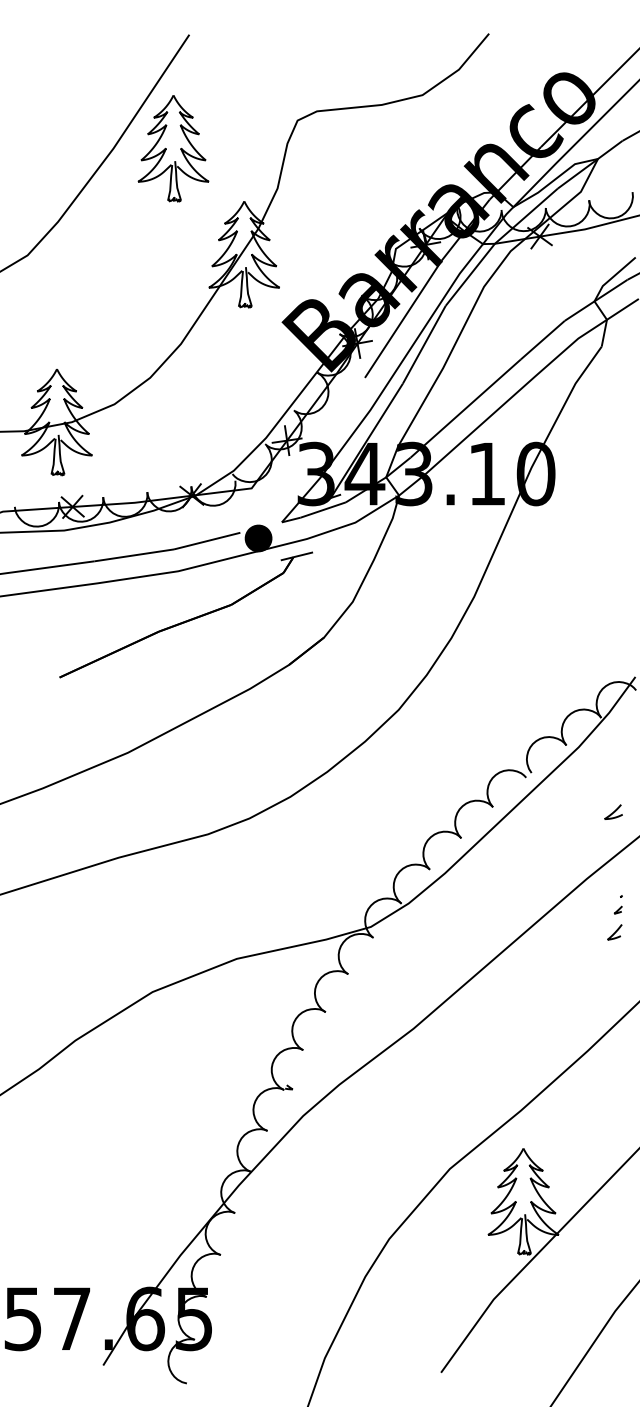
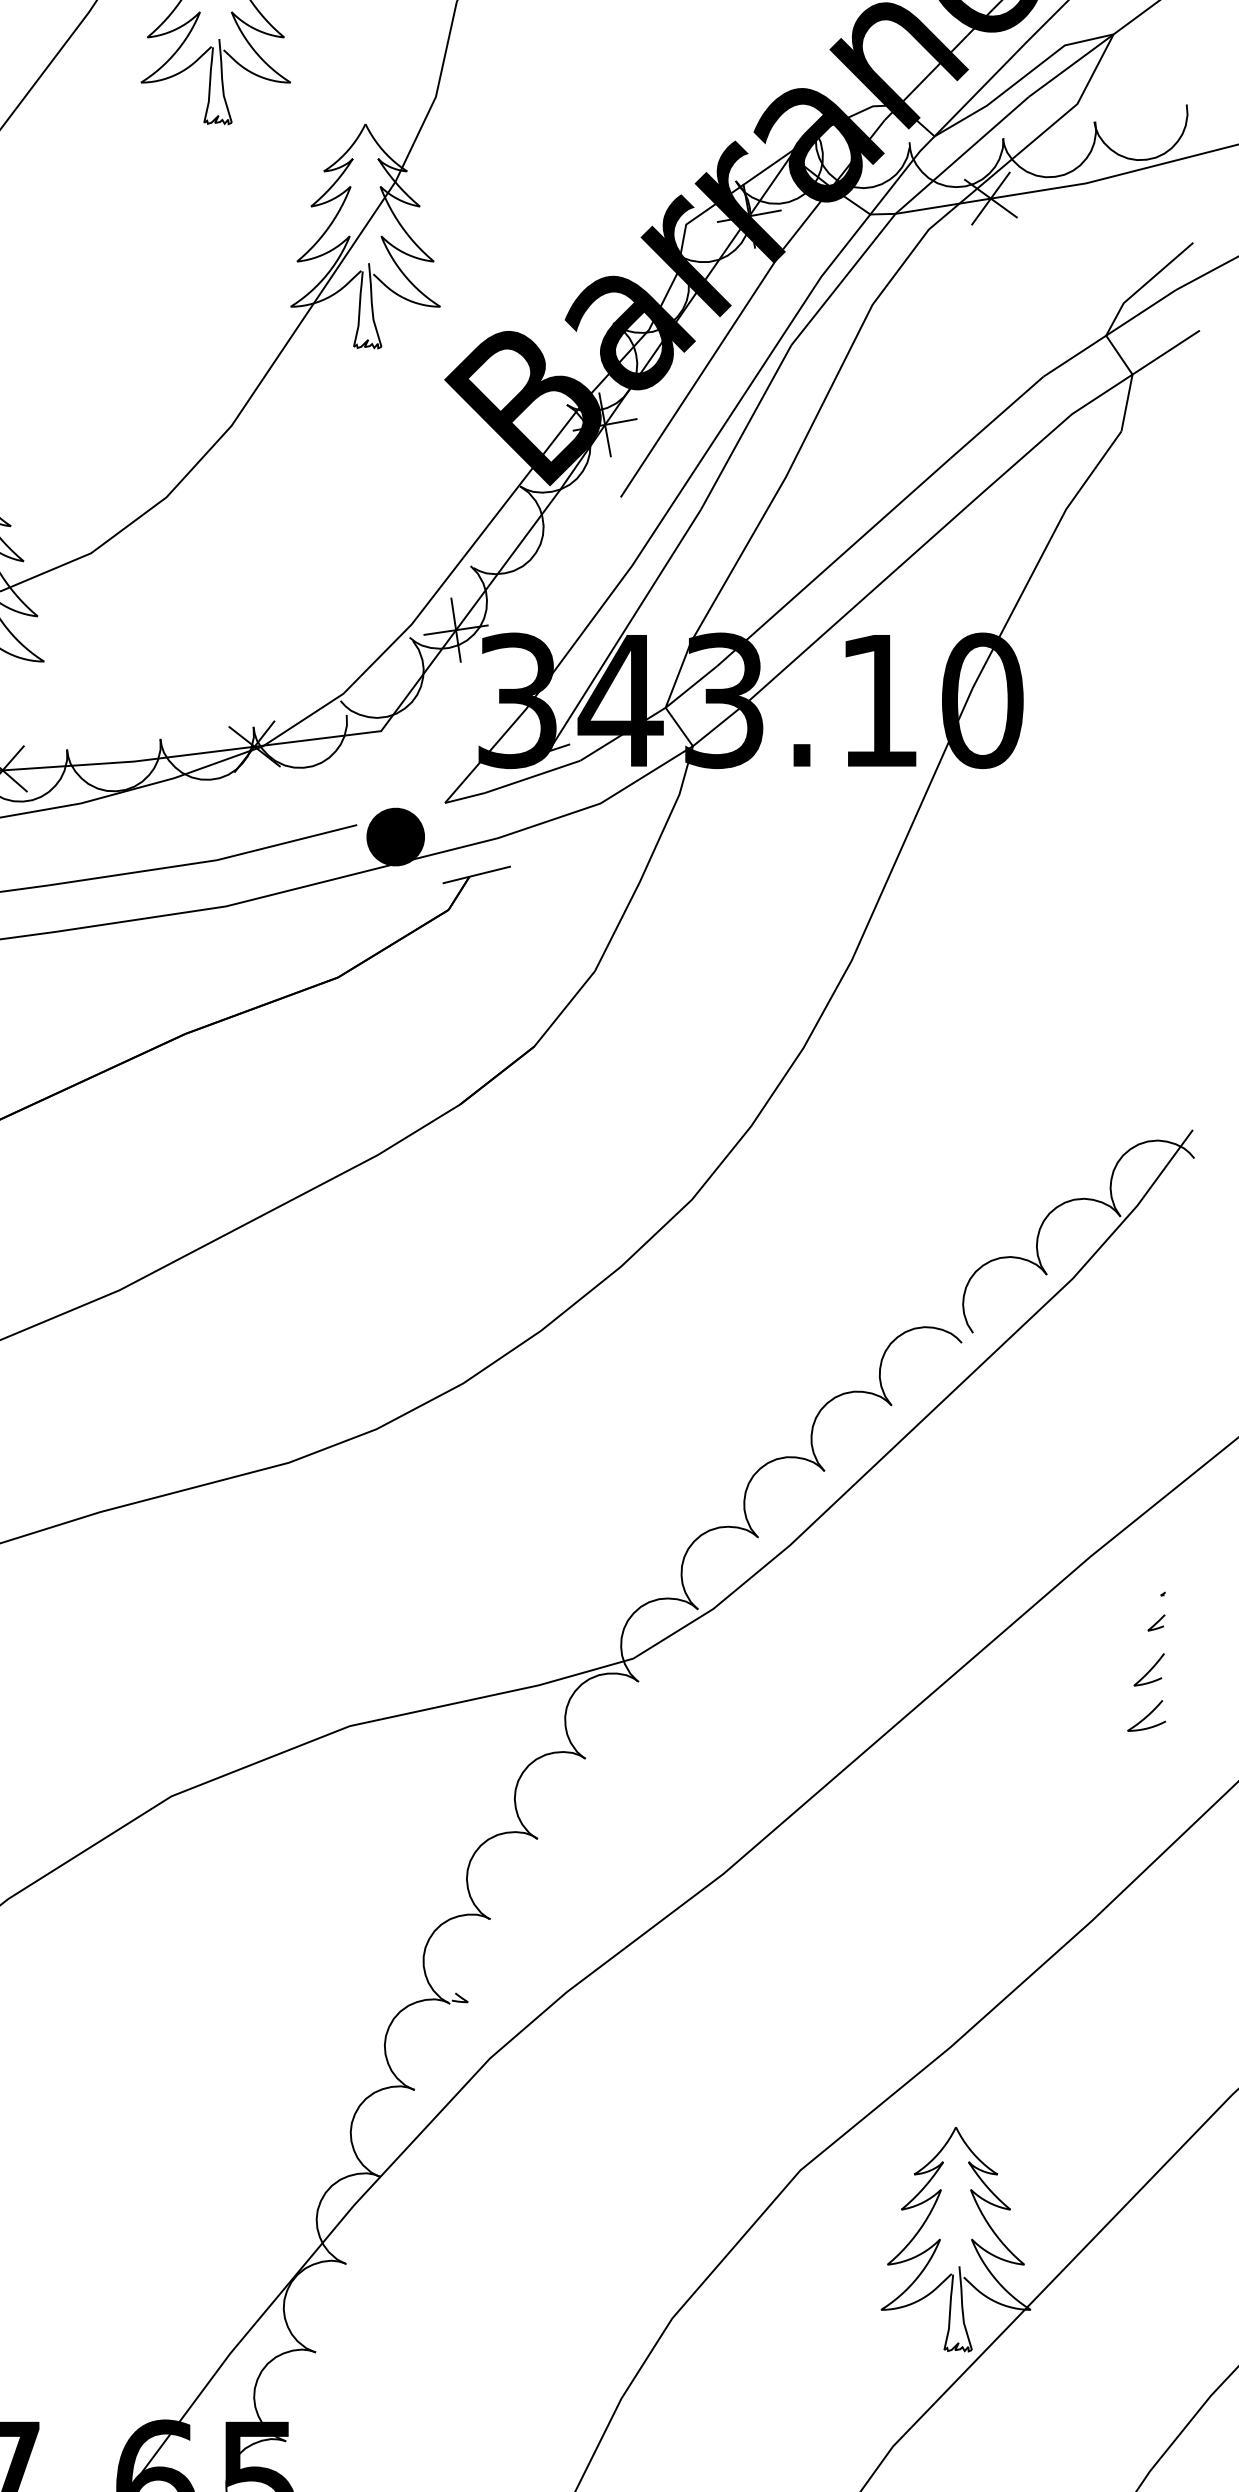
curve: (613, 811) -> (1146, 1714), moved

